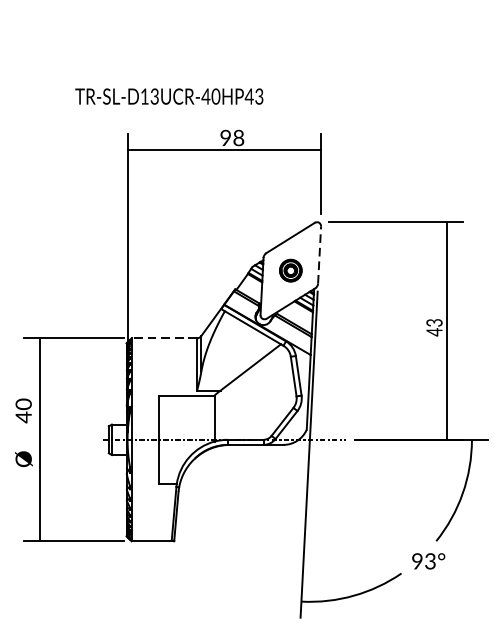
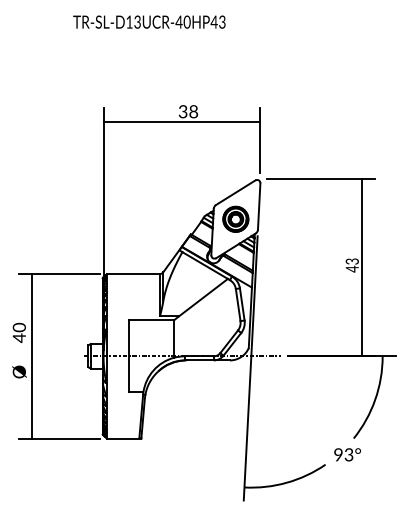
text: (169, 95) -> (149, 21), moved
text: (224, 137) -> (182, 111), 98 -> 38
line: (319, 254) -> (259, 206), dashed -> solid
part: (290, 269) -> (235, 218), size x1.43
line: (164, 338) -> (133, 274), dashed -> solid

